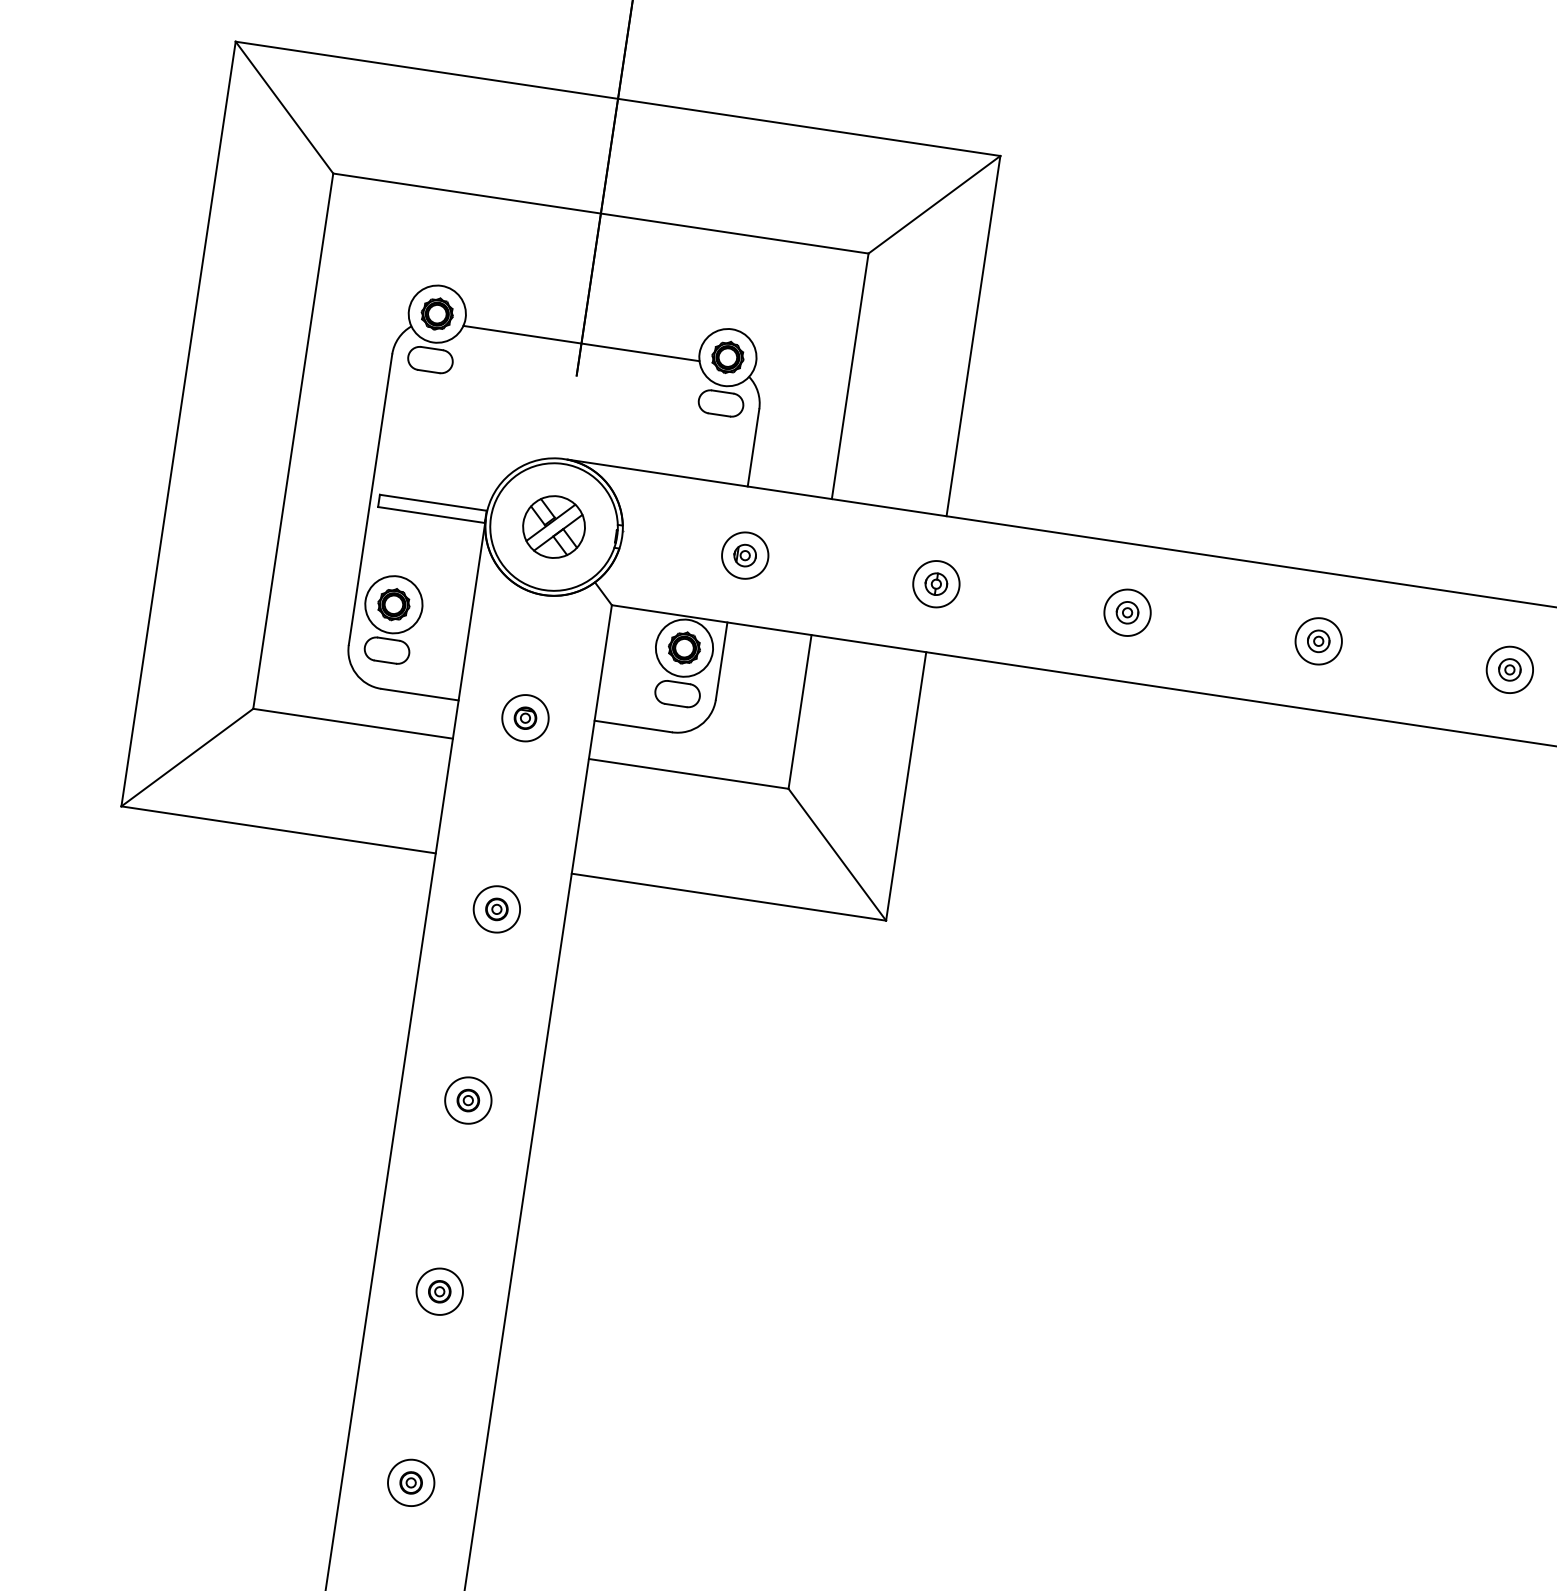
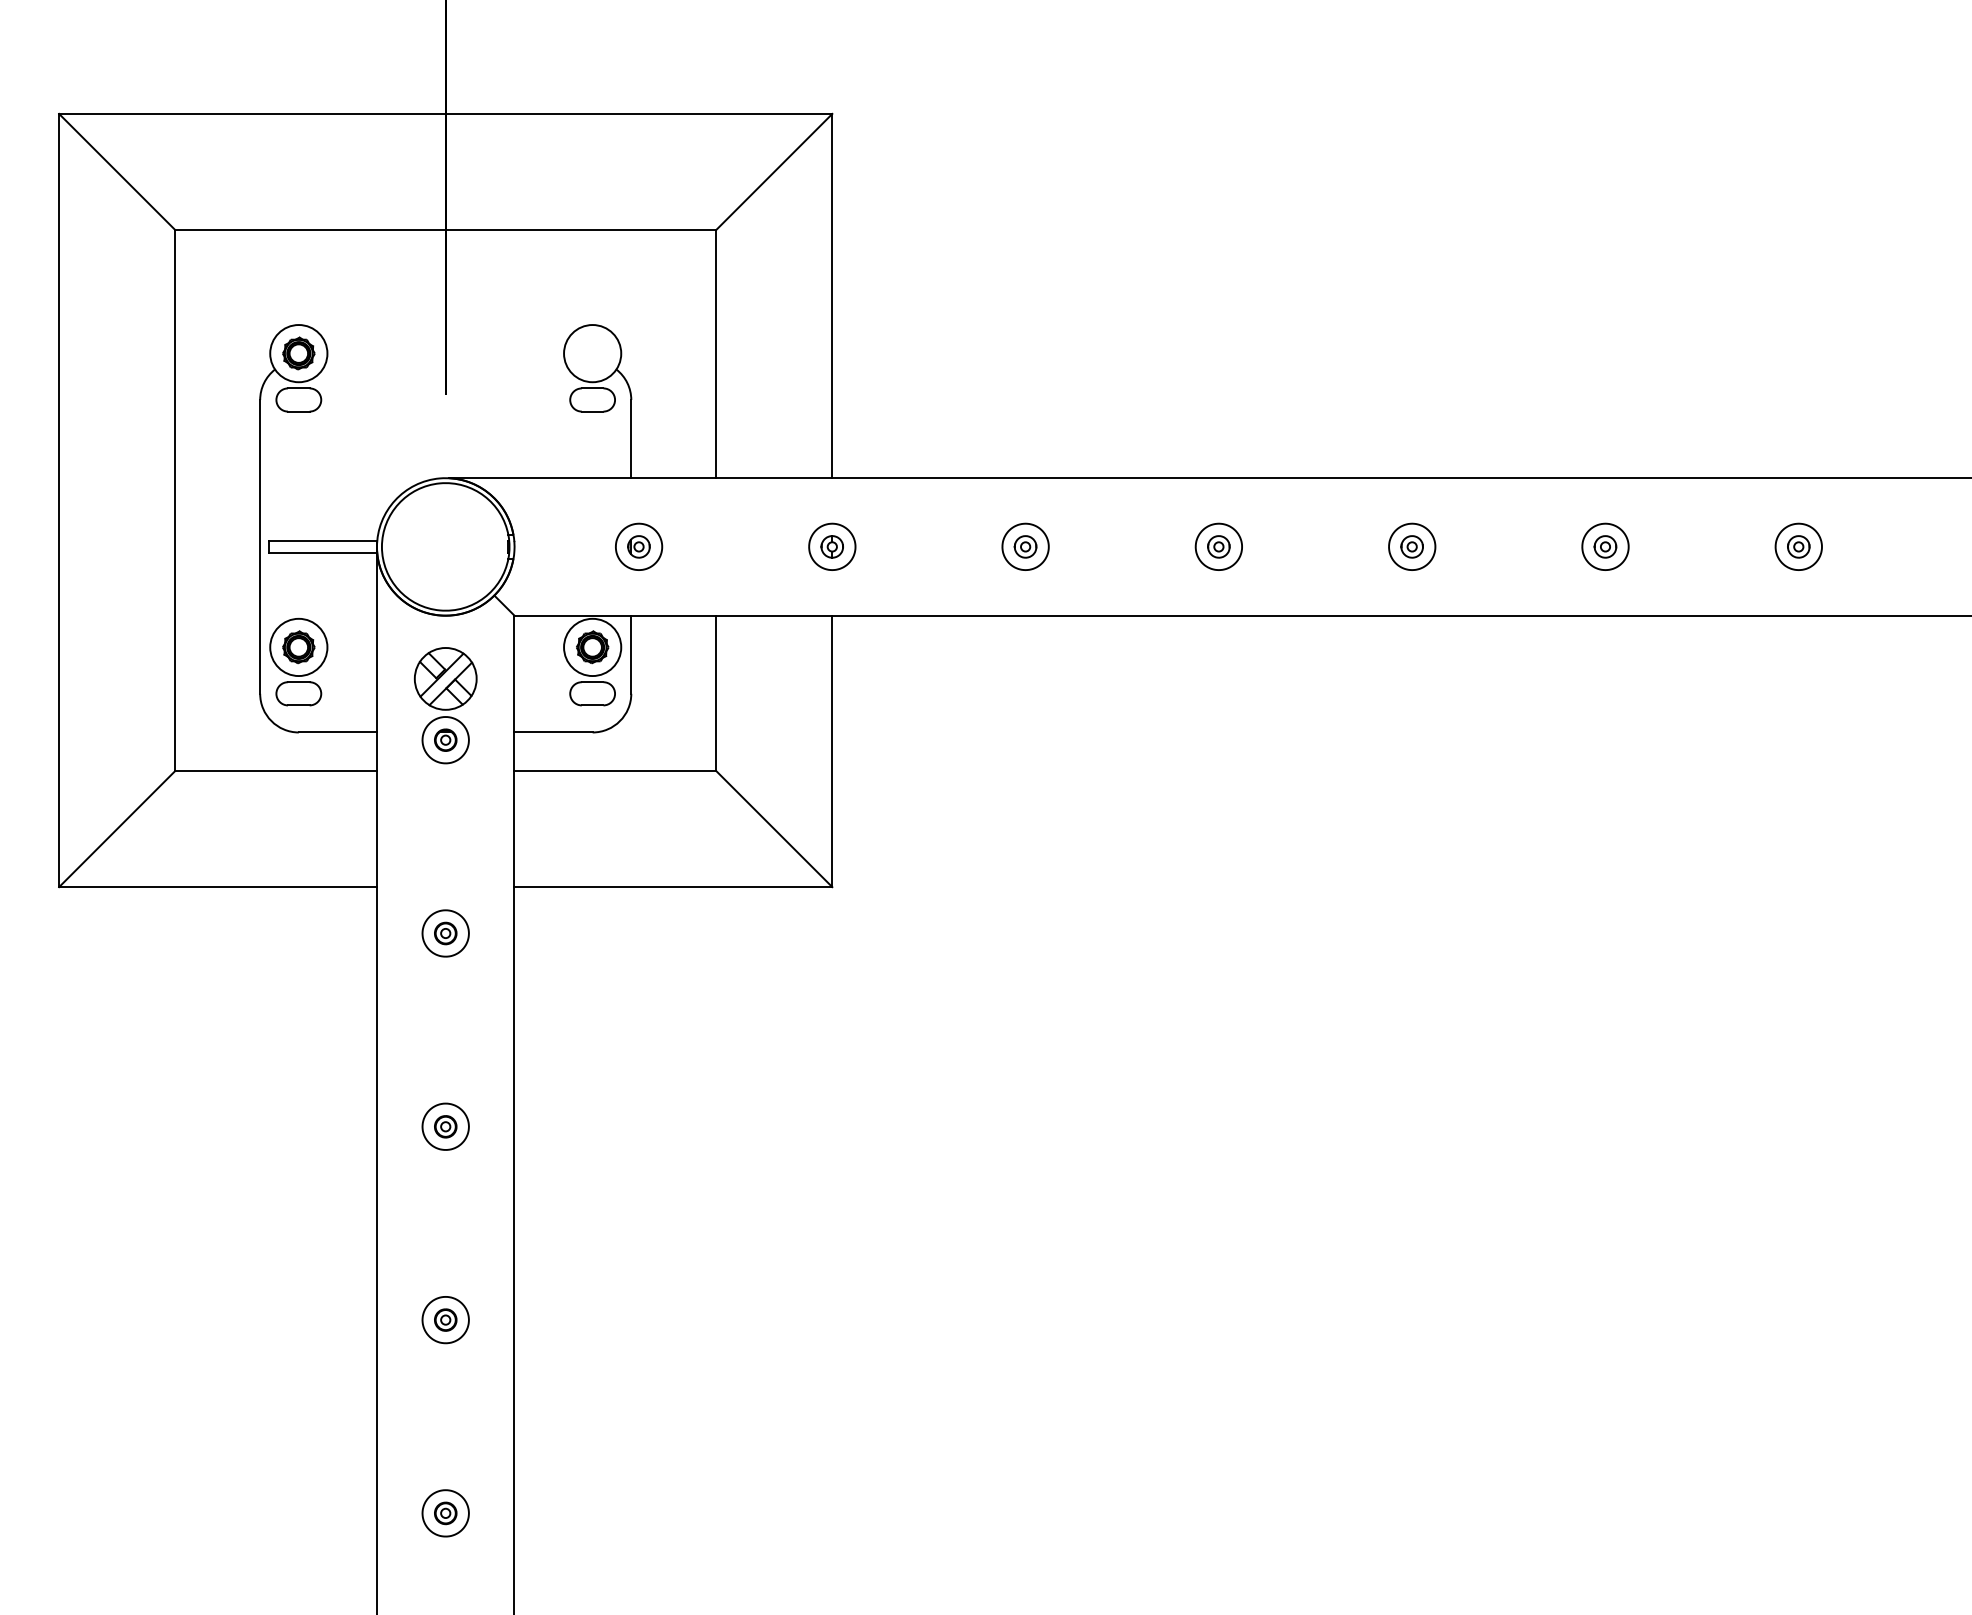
line: (581, 343) -> (445, 361), removed
part: (727, 357) -> (592, 353), removed
part: (553, 526) -> (445, 678), moved

